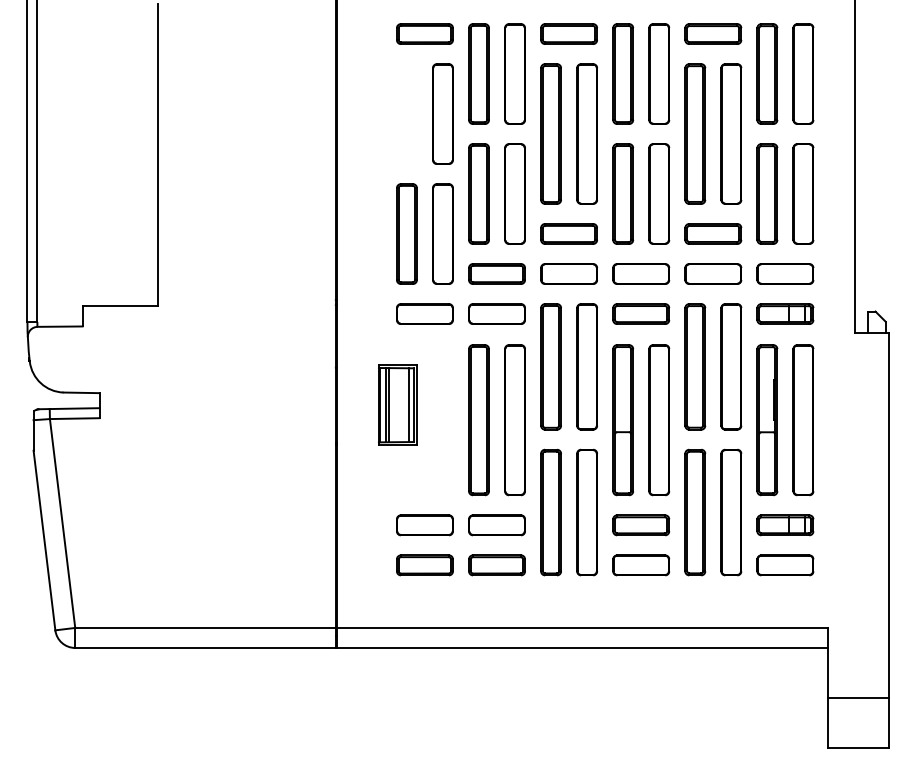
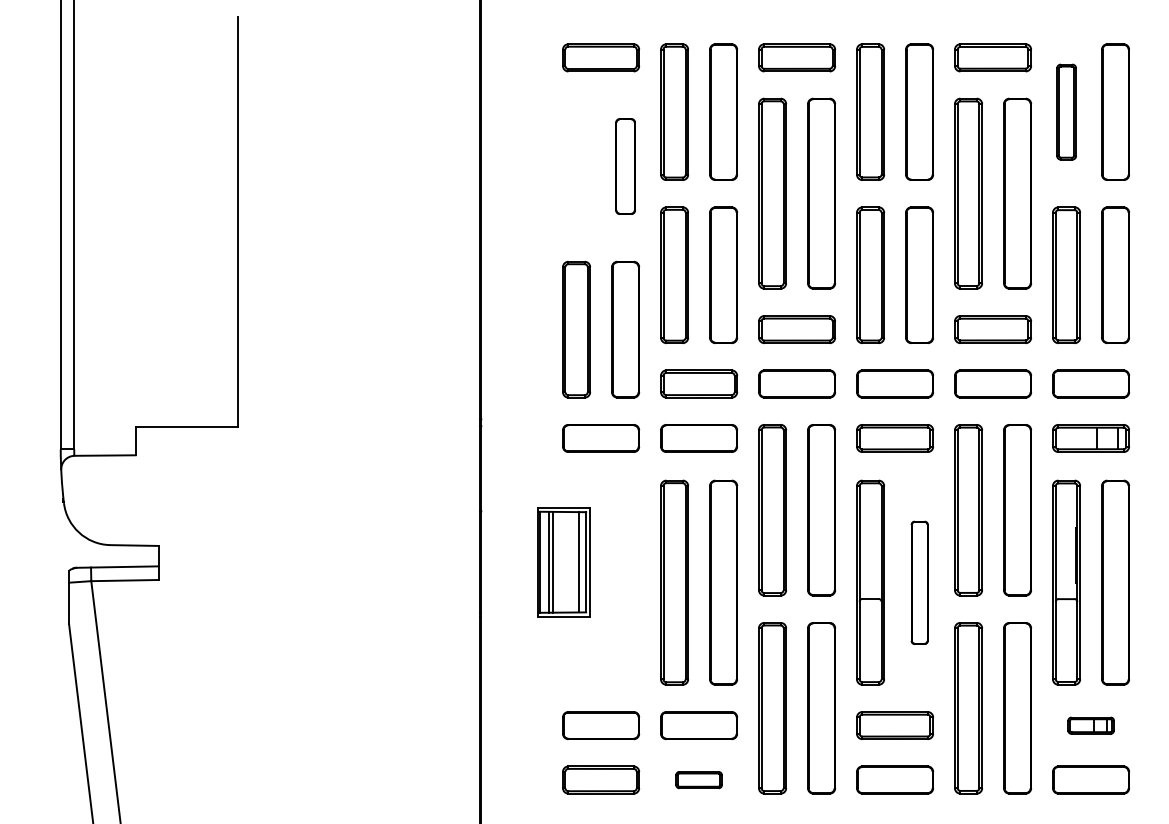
part: (767, 73) -> (1066, 111), size x0.7
part: (442, 113) -> (624, 165), size x0.7
part: (659, 420) -> (919, 583), size x0.6
part: (785, 525) -> (1091, 725), size x0.6
part: (496, 565) -> (698, 780), size x0.6

